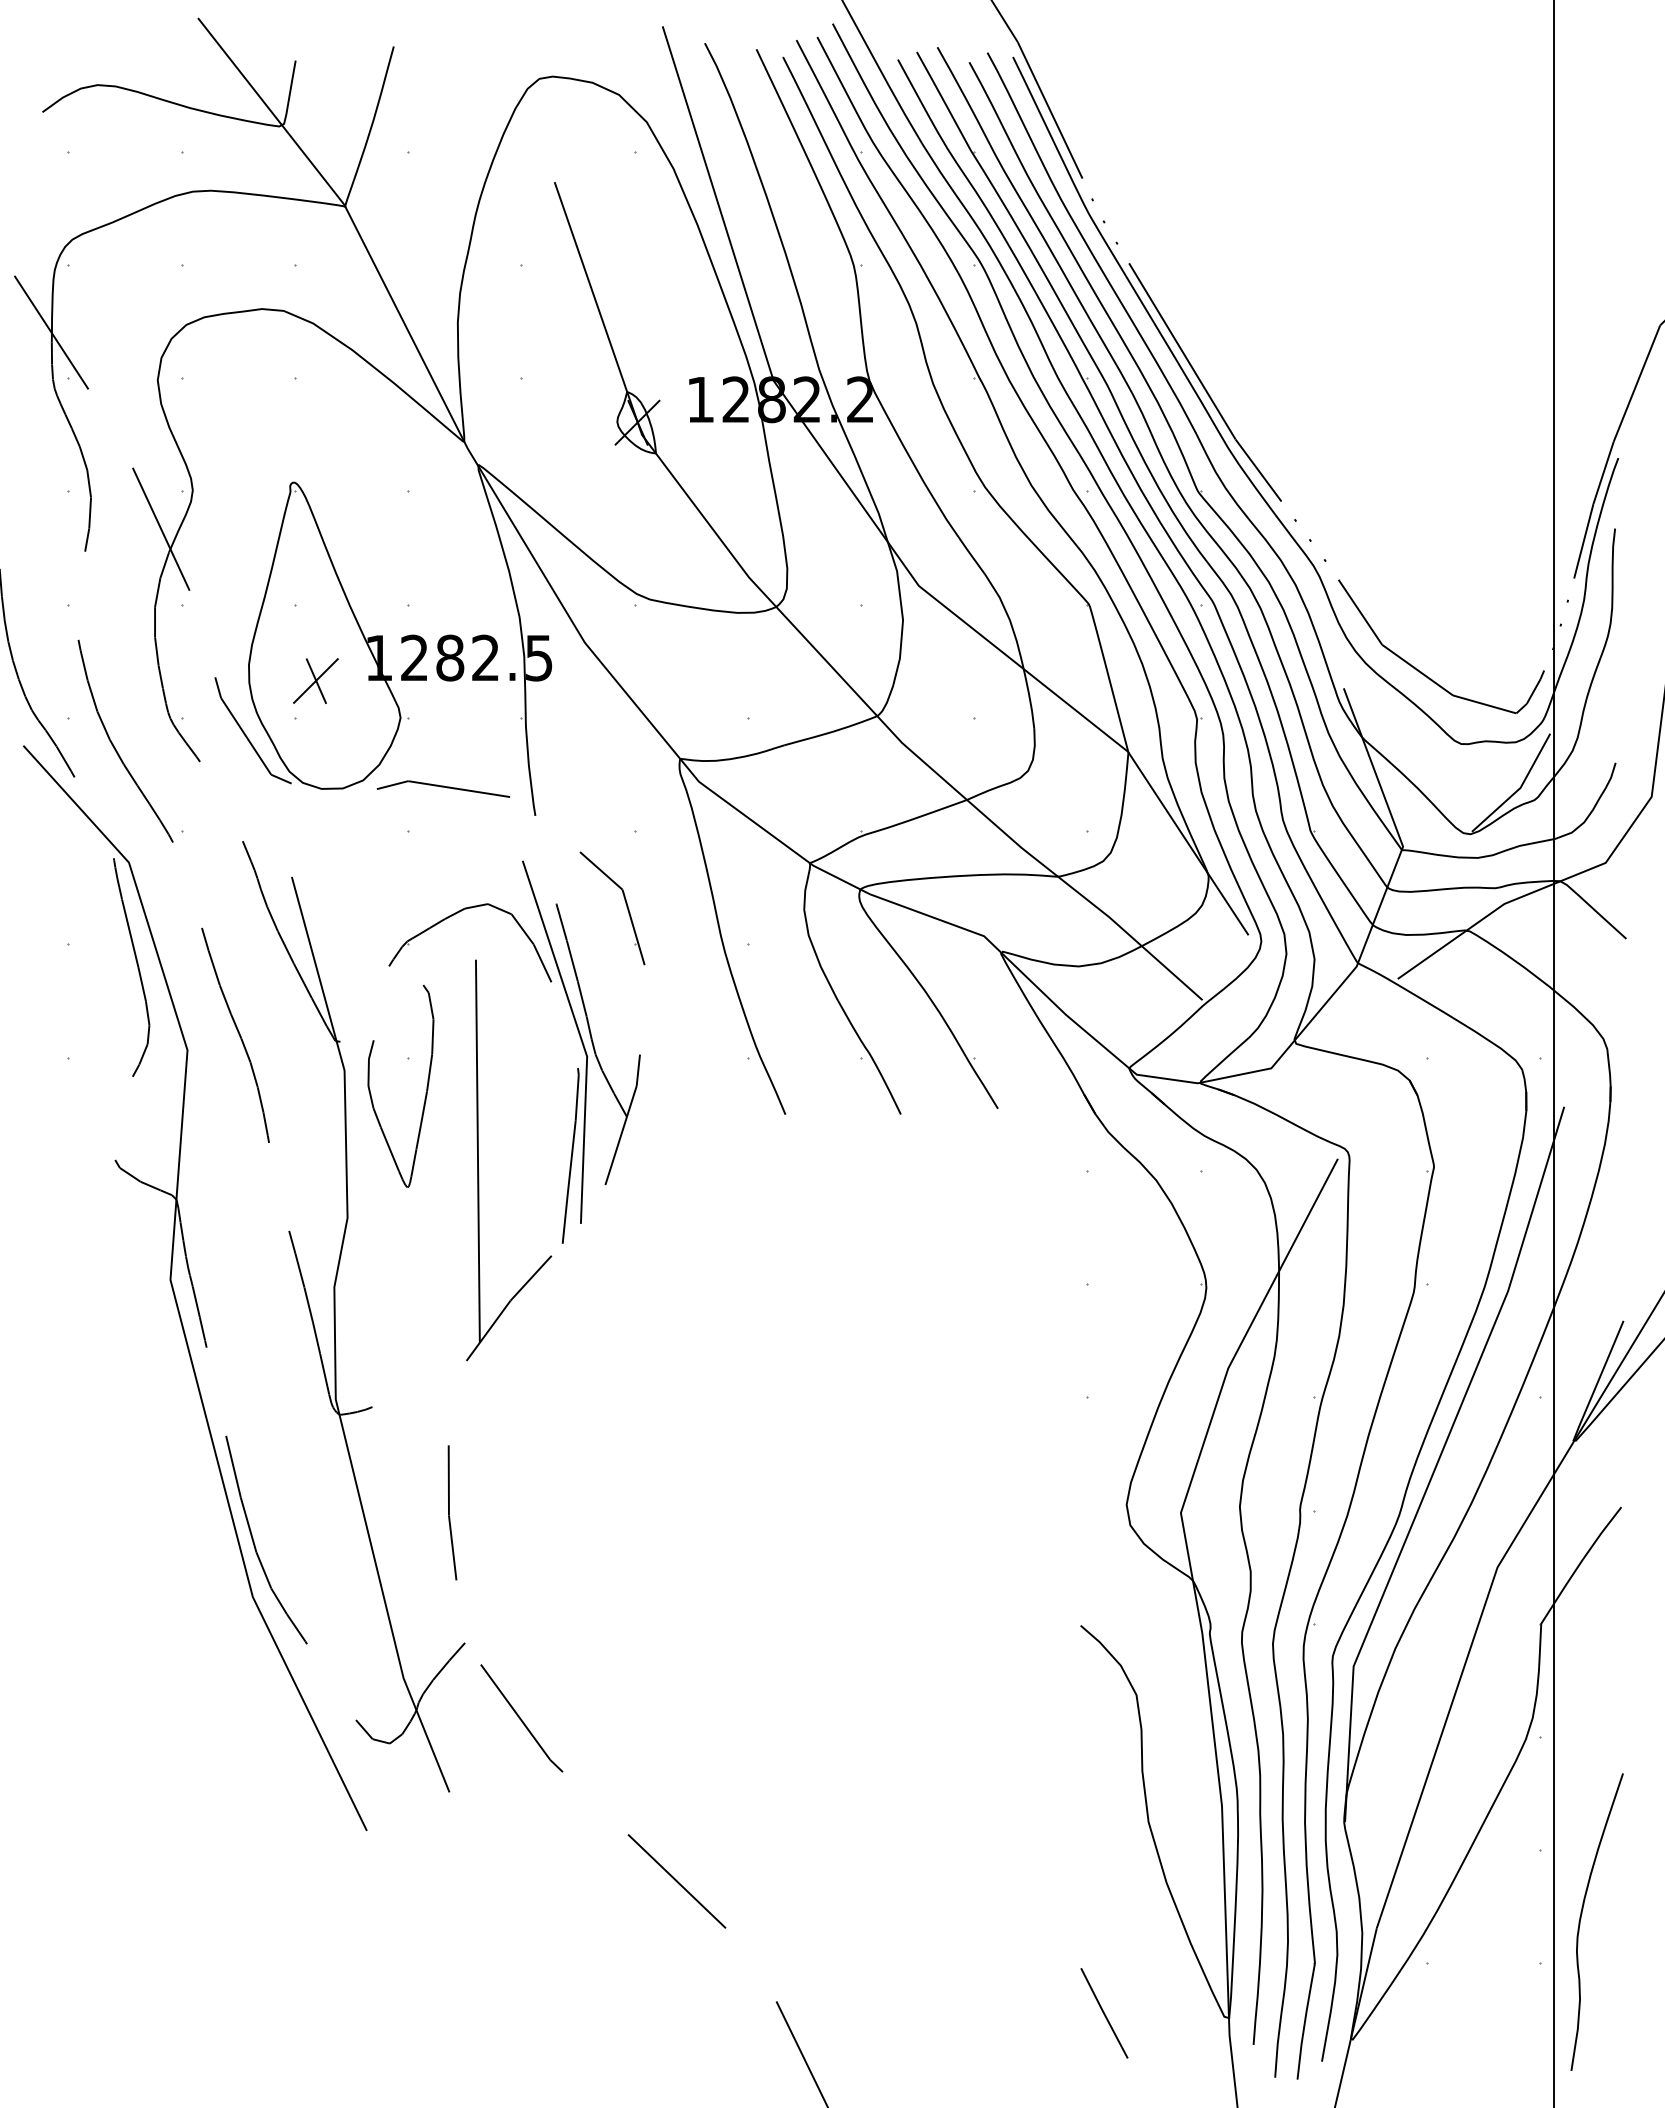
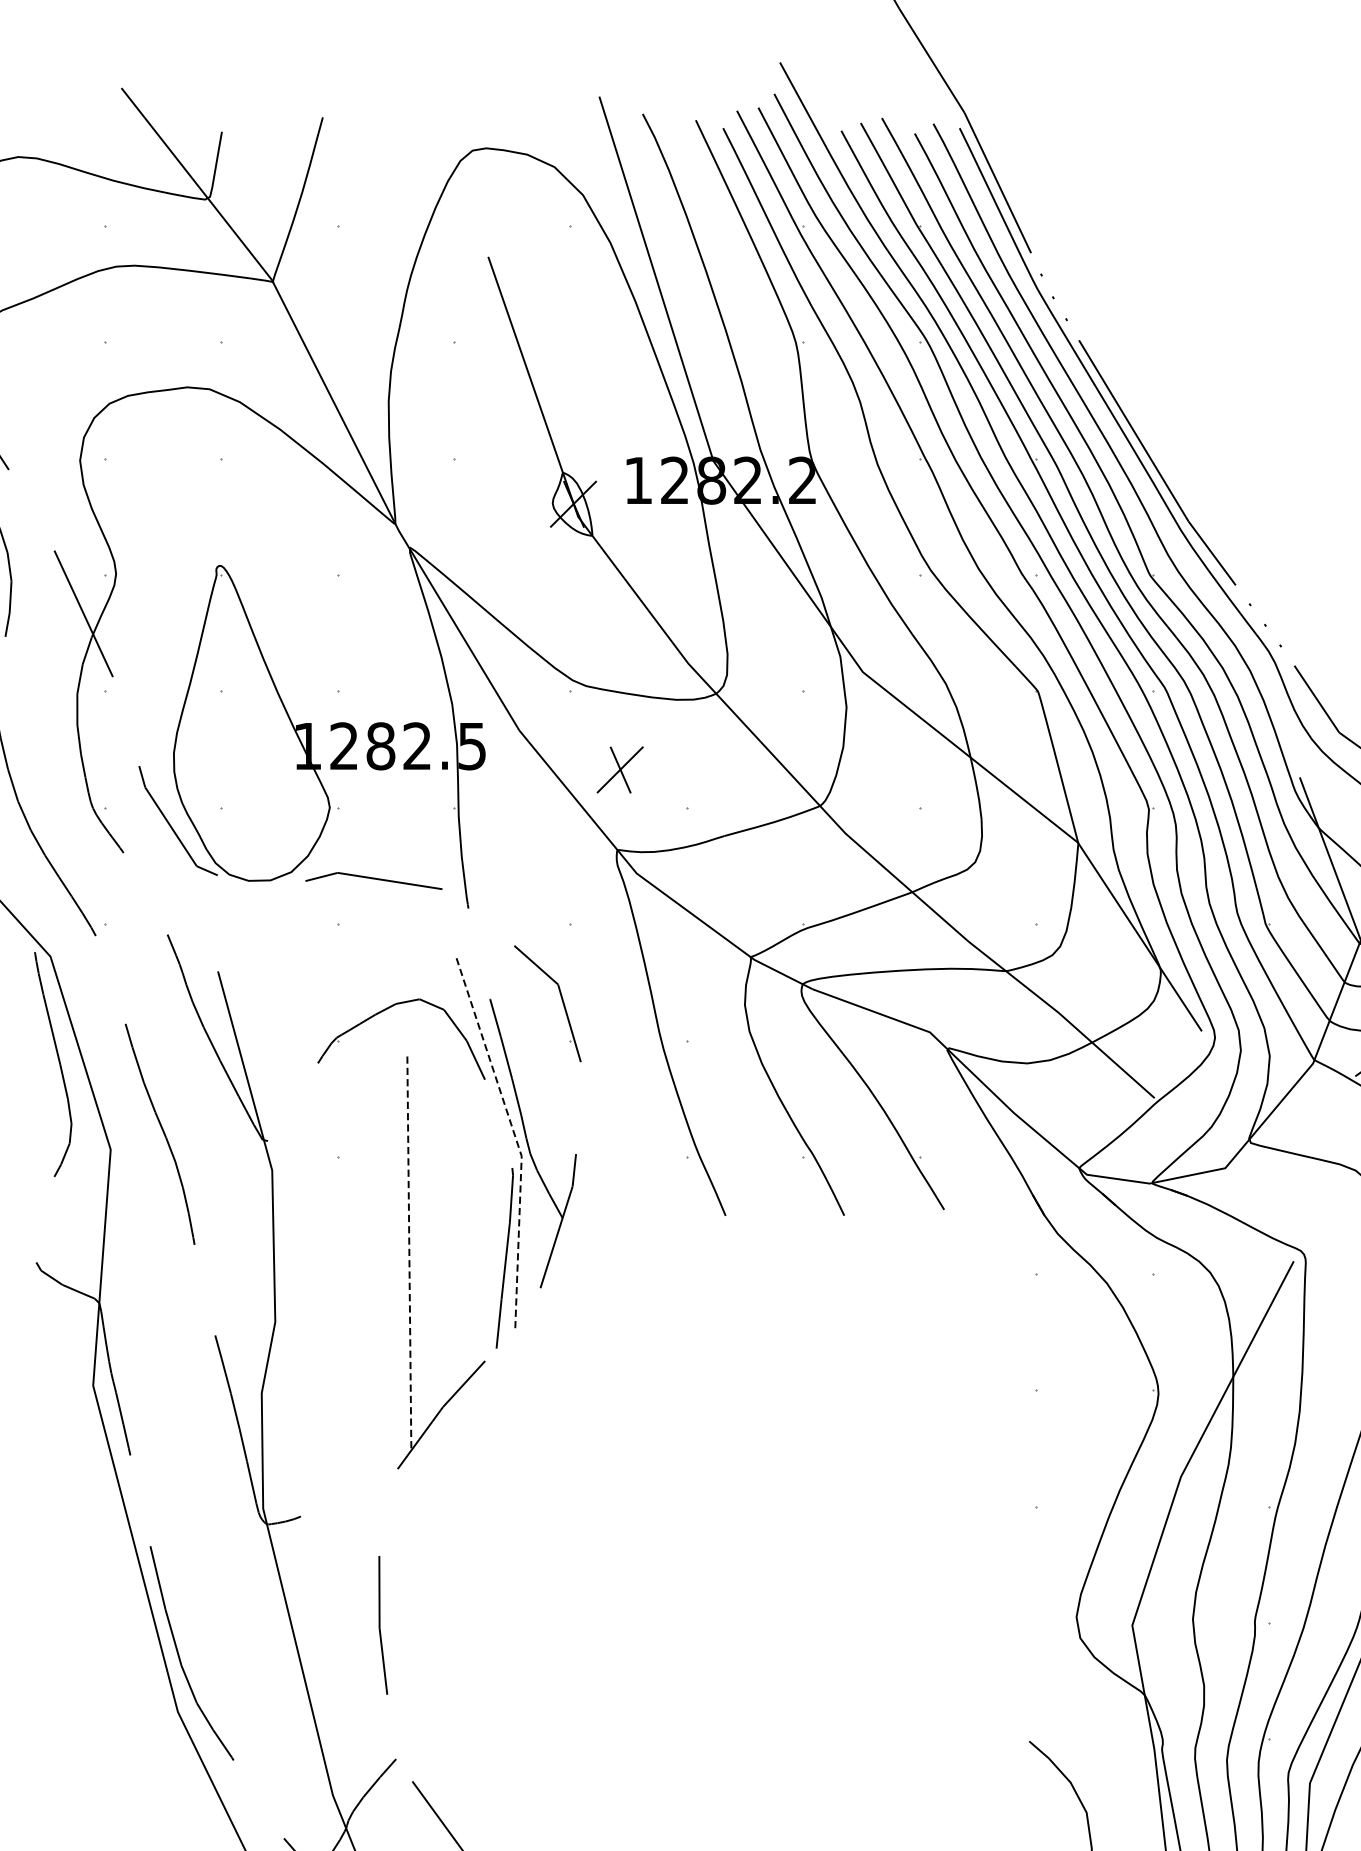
part: (315, 680) -> (619, 769), moved
line: (581, 1038) -> (515, 1137), solid -> dashed
part: (425, 1093) -> (355, 1194), removed
line: (477, 1151) -> (408, 1253), solid -> dashed

